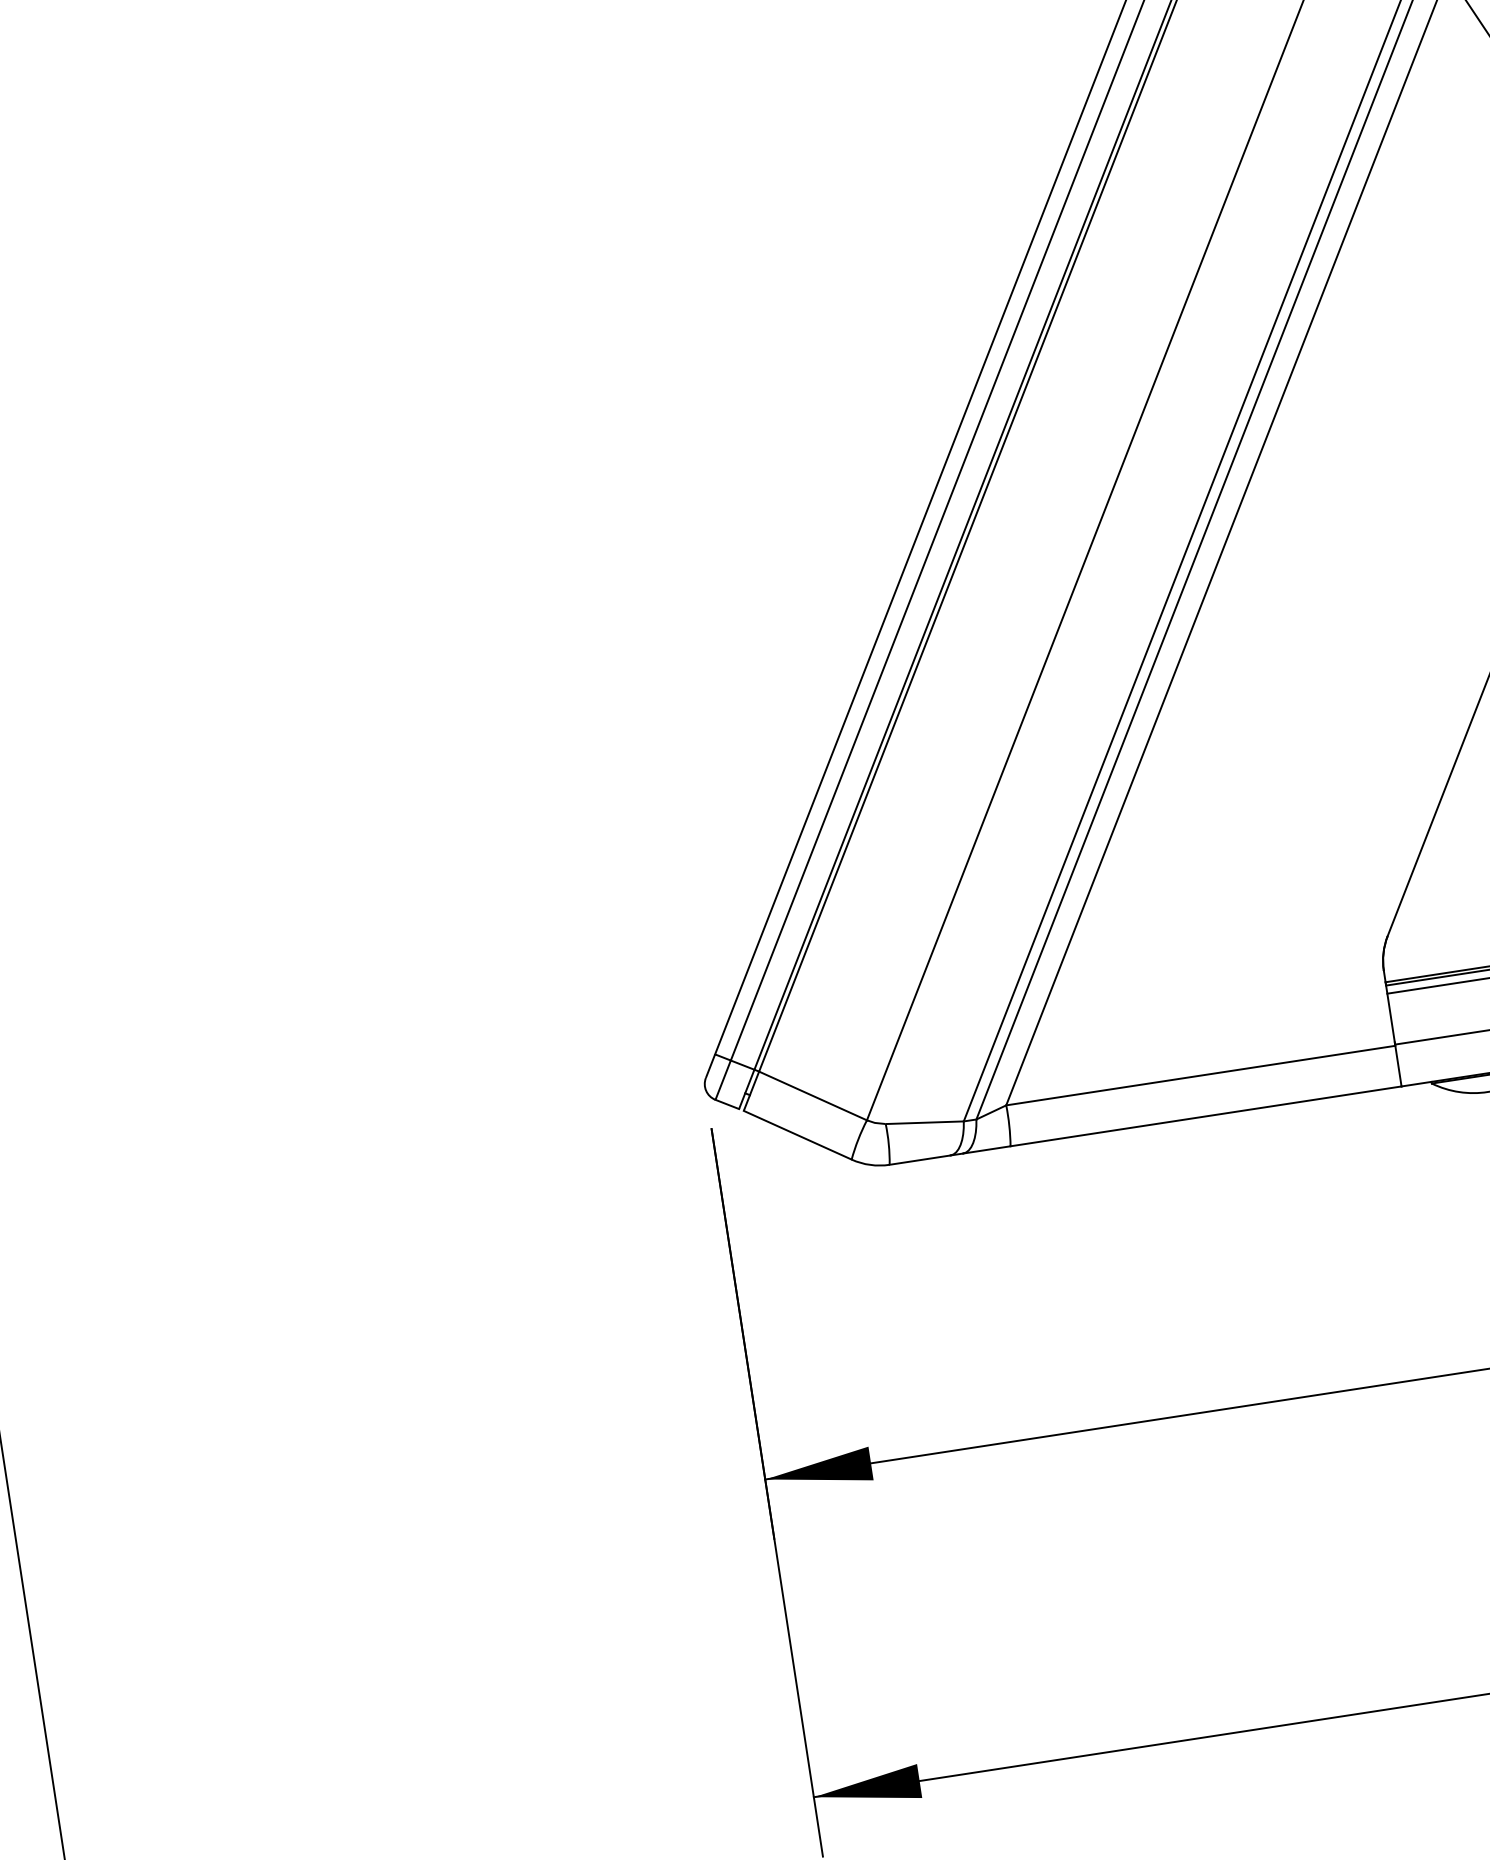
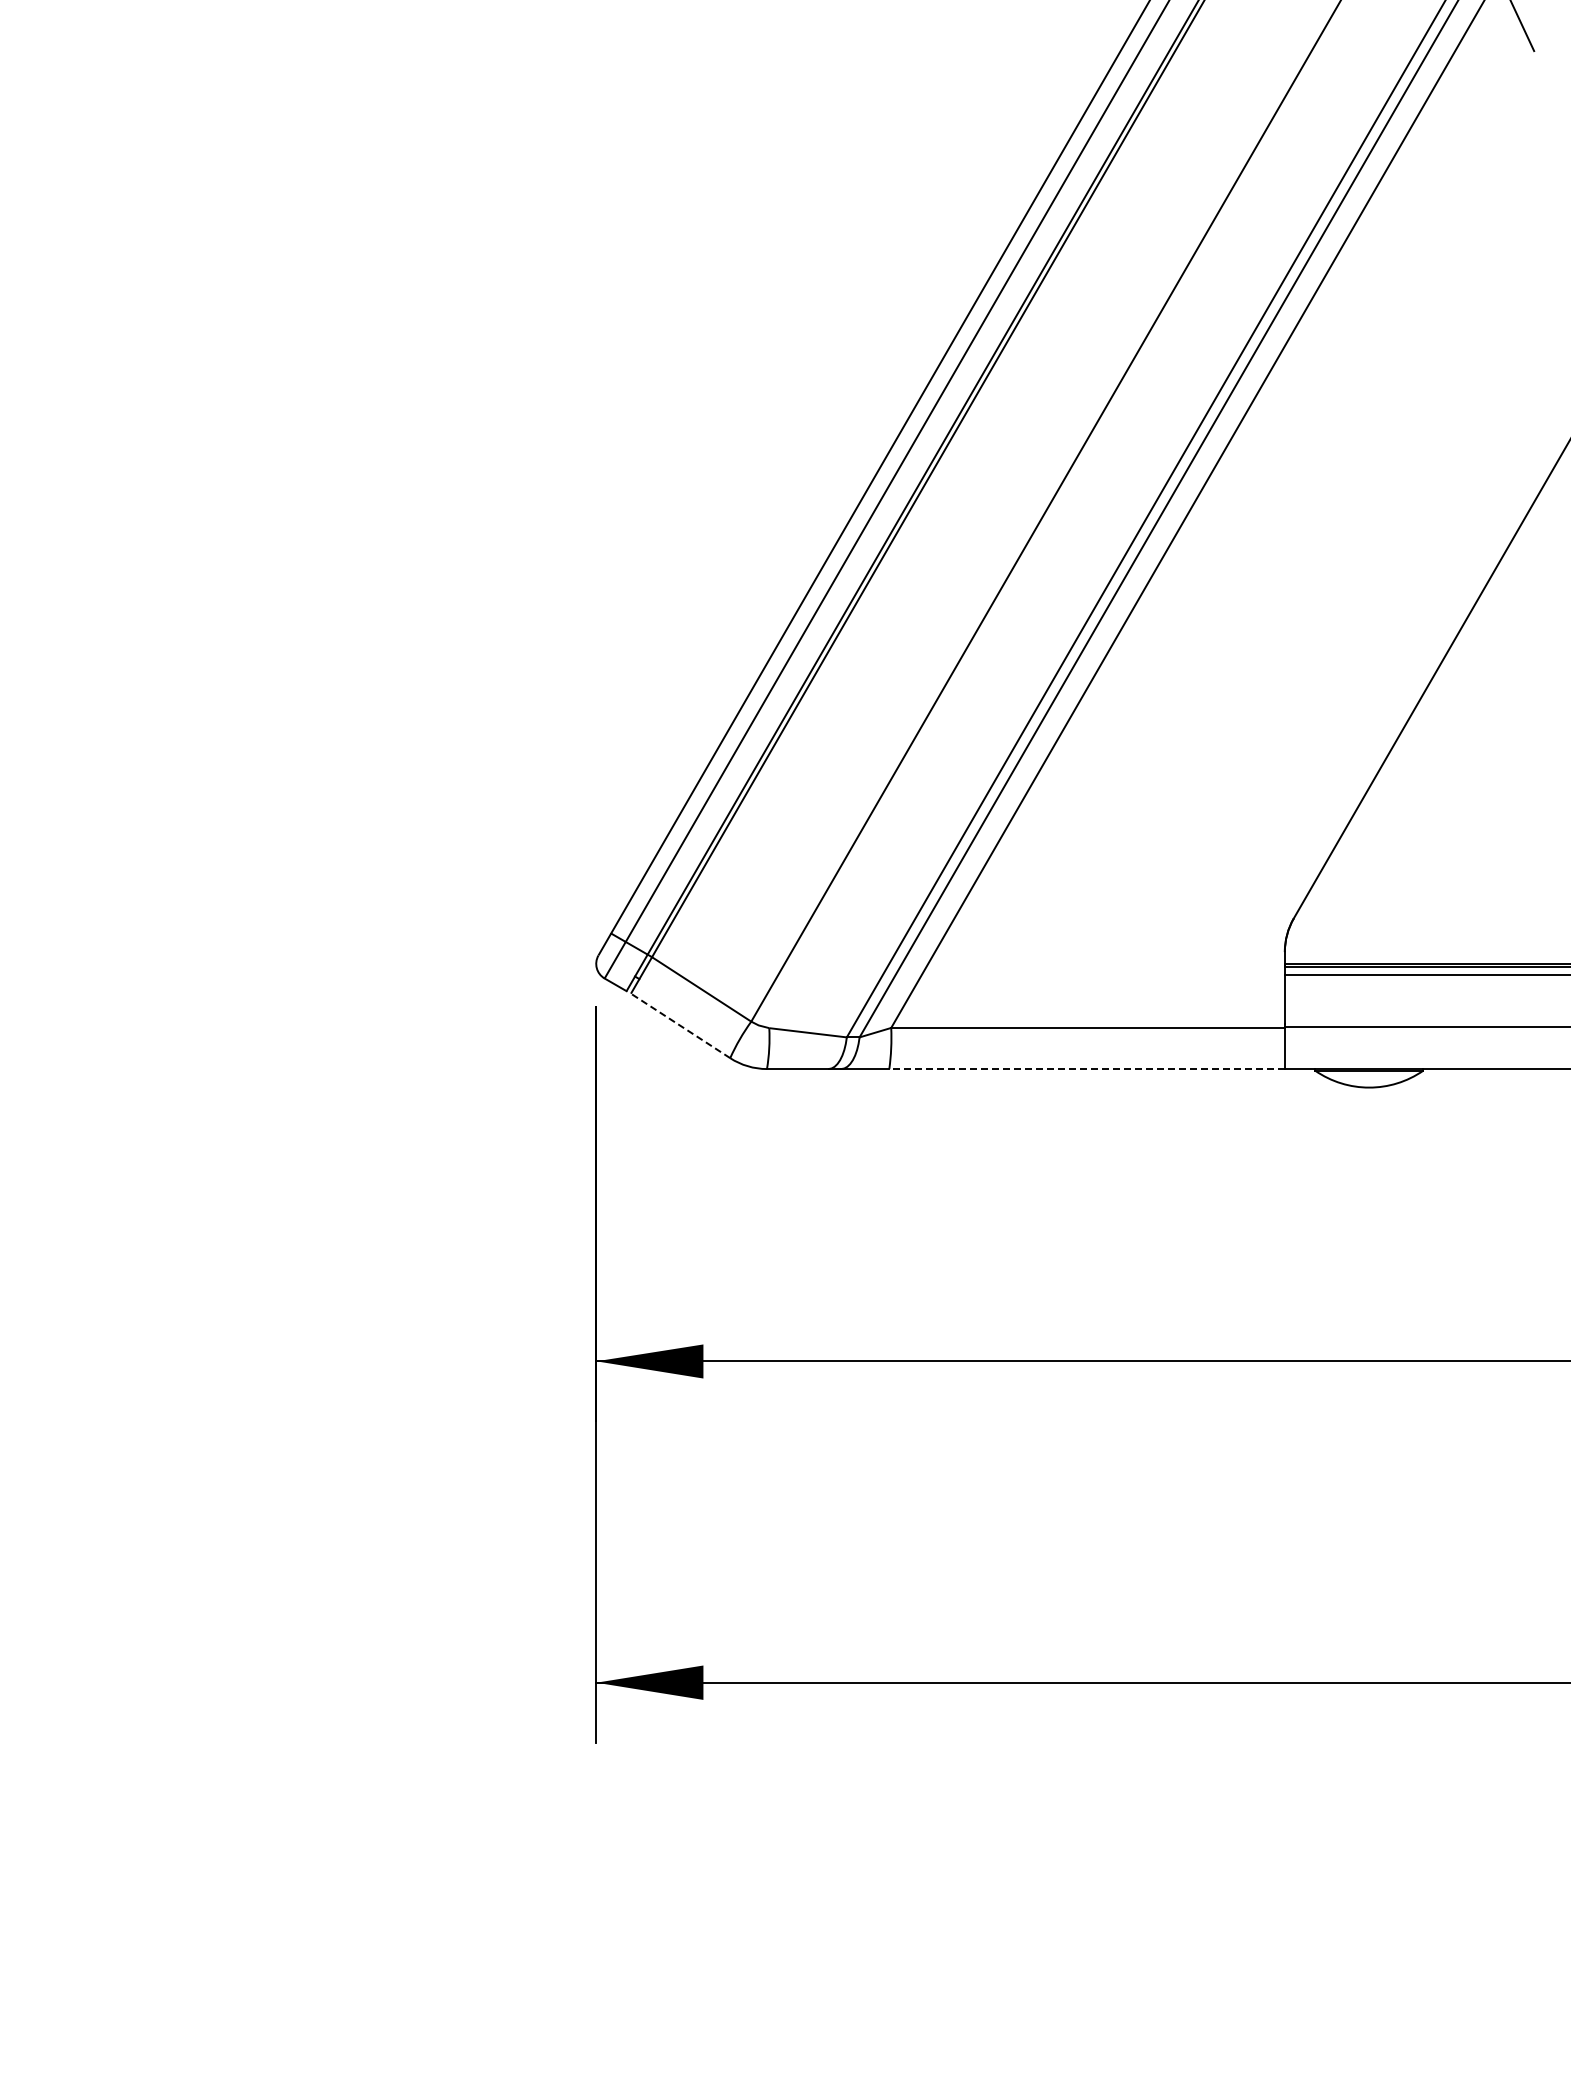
line: (1206, 1116) -> (1087, 1069), solid -> dashed
line: (797, 1134) -> (680, 1025), solid -> dashed

